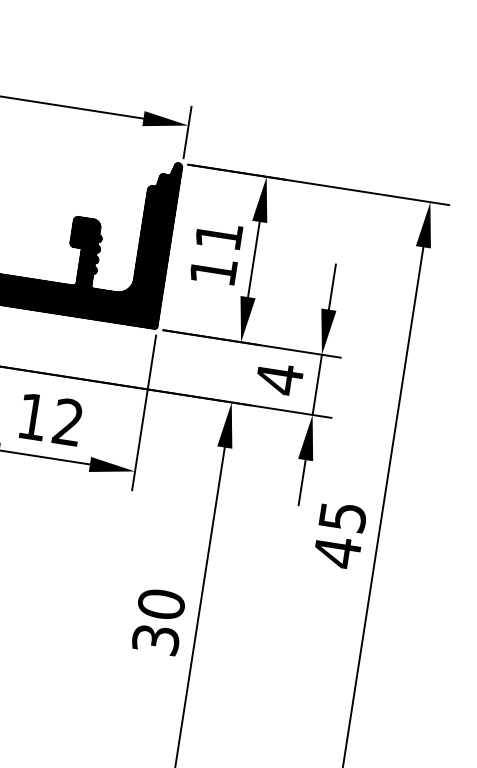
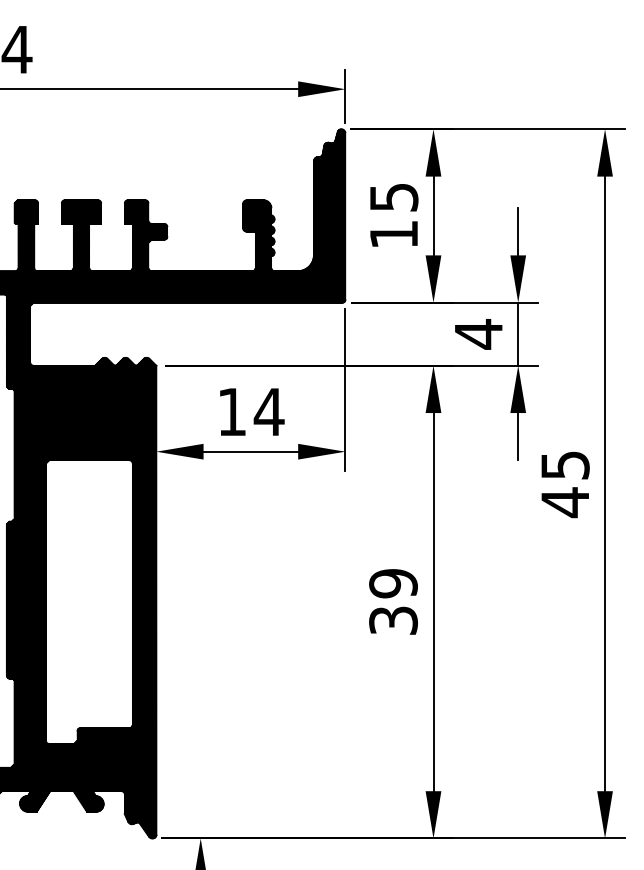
text: (219, 236) -> (394, 197), 11 -> 15
text: (67, 421) -> (268, 411), 12 -> 14
text: (161, 604) -> (393, 583), 30 -> 39

